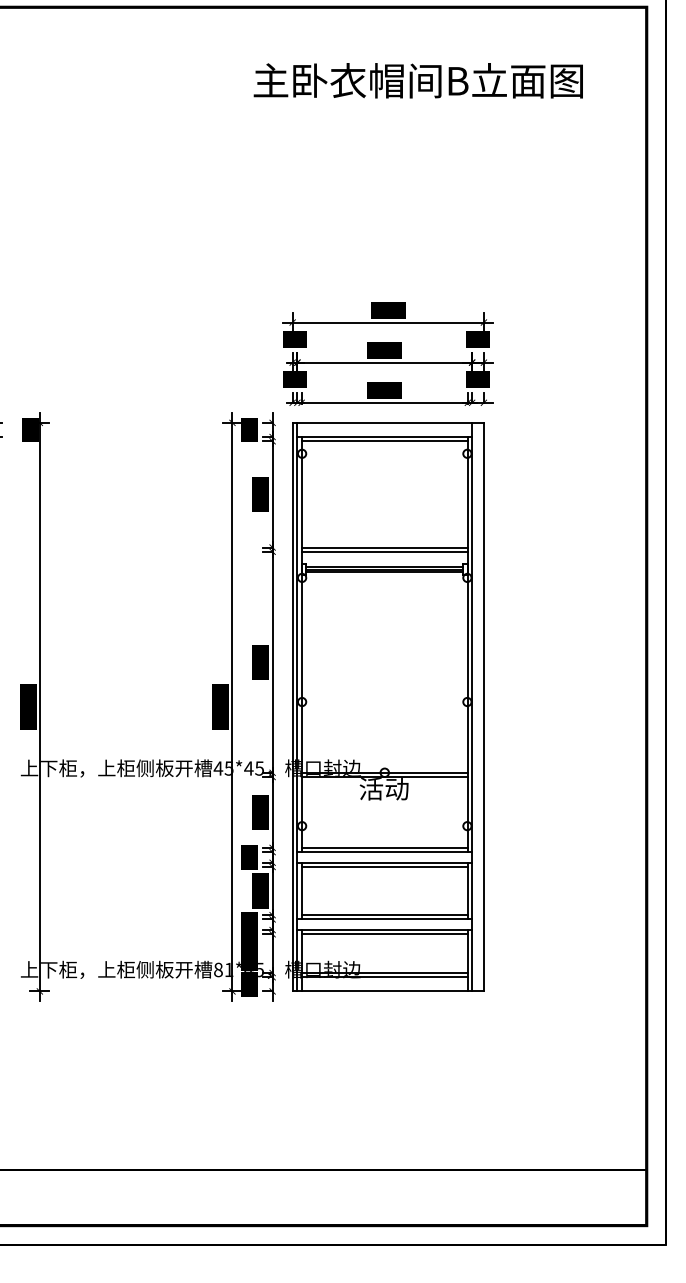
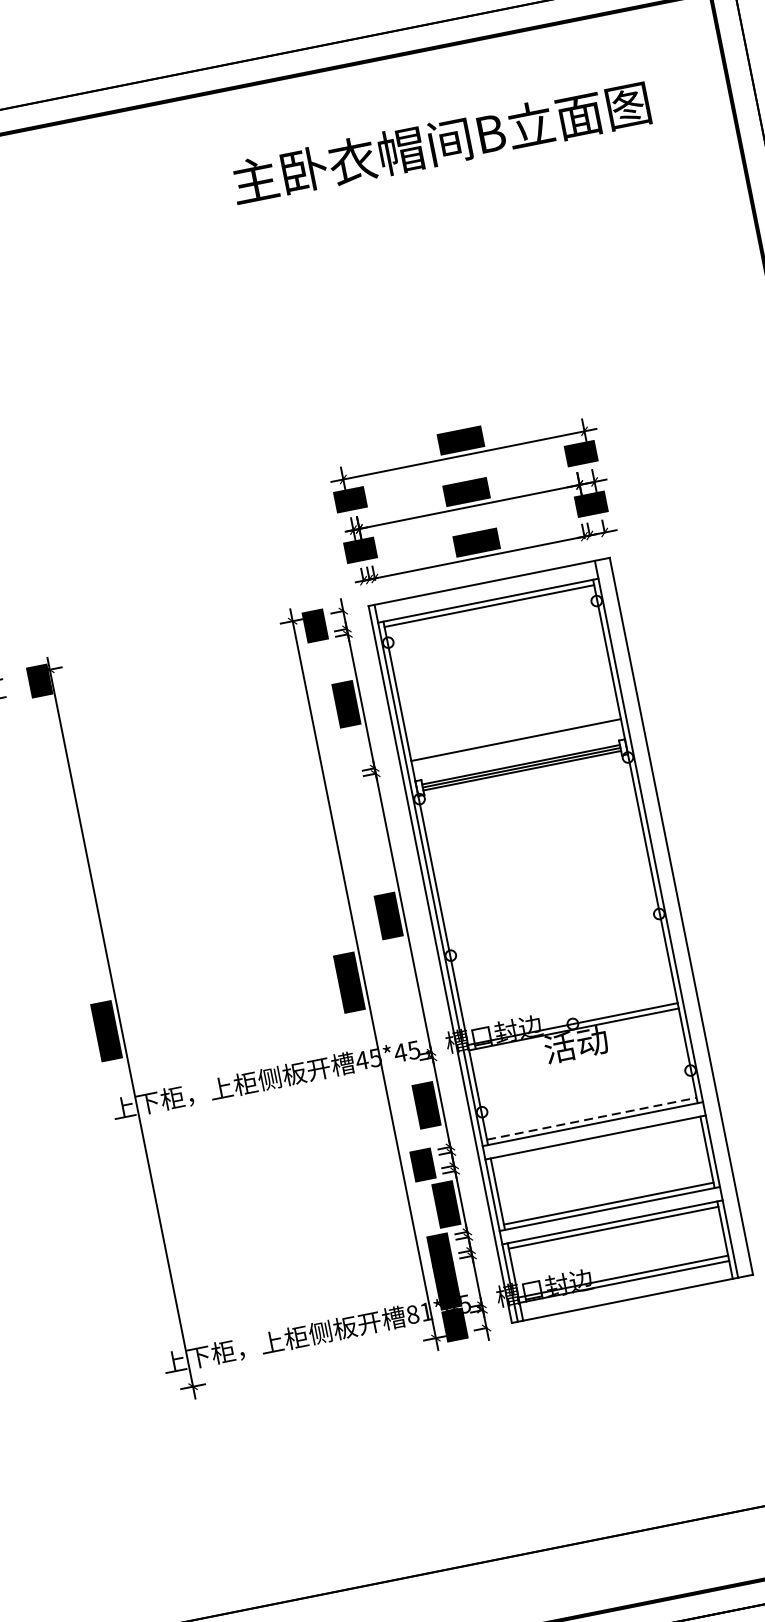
line: (384, 551) -> (516, 745), removed
line: (385, 847) -> (592, 1118), solid -> dashed
line: (384, 867) -> (596, 1143), removed

